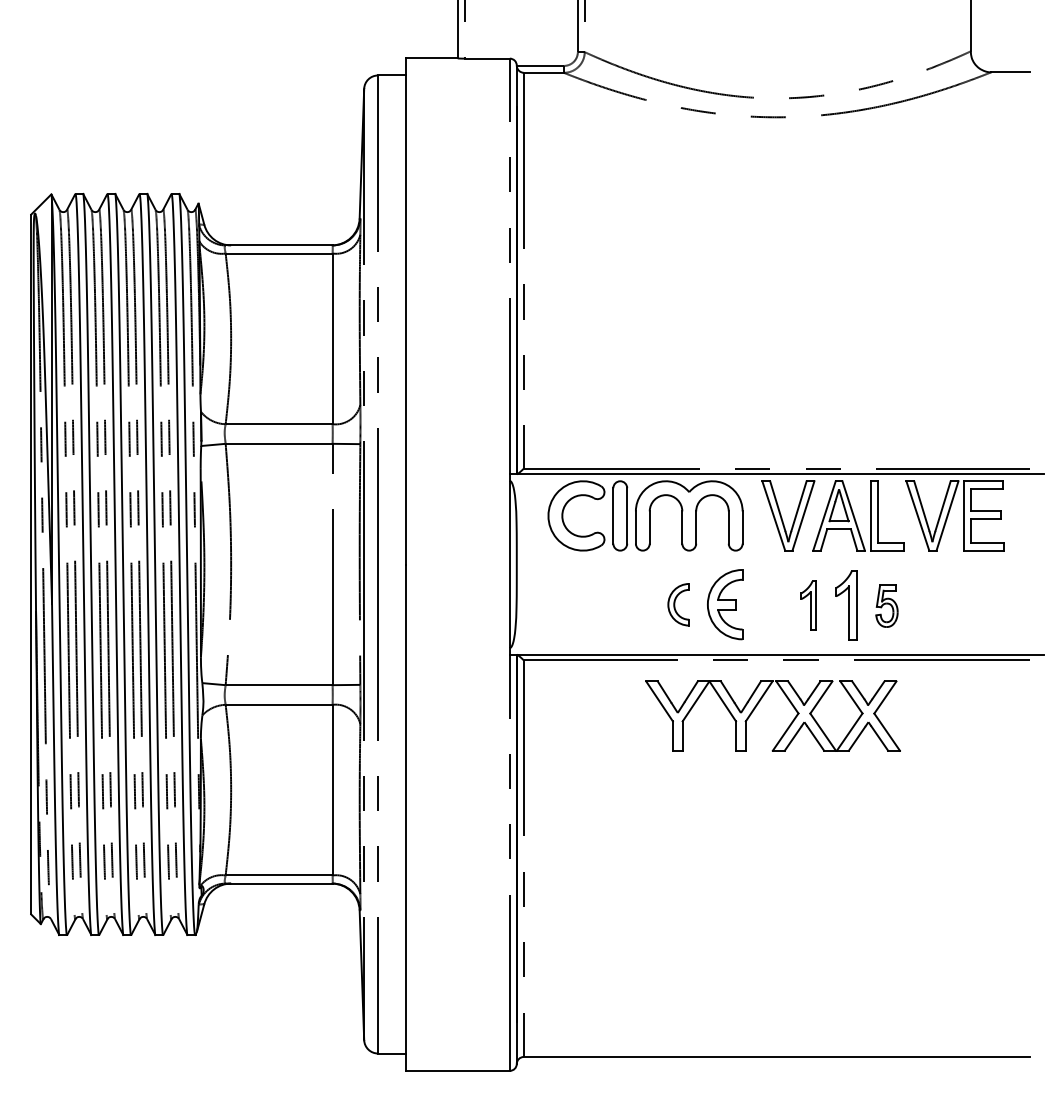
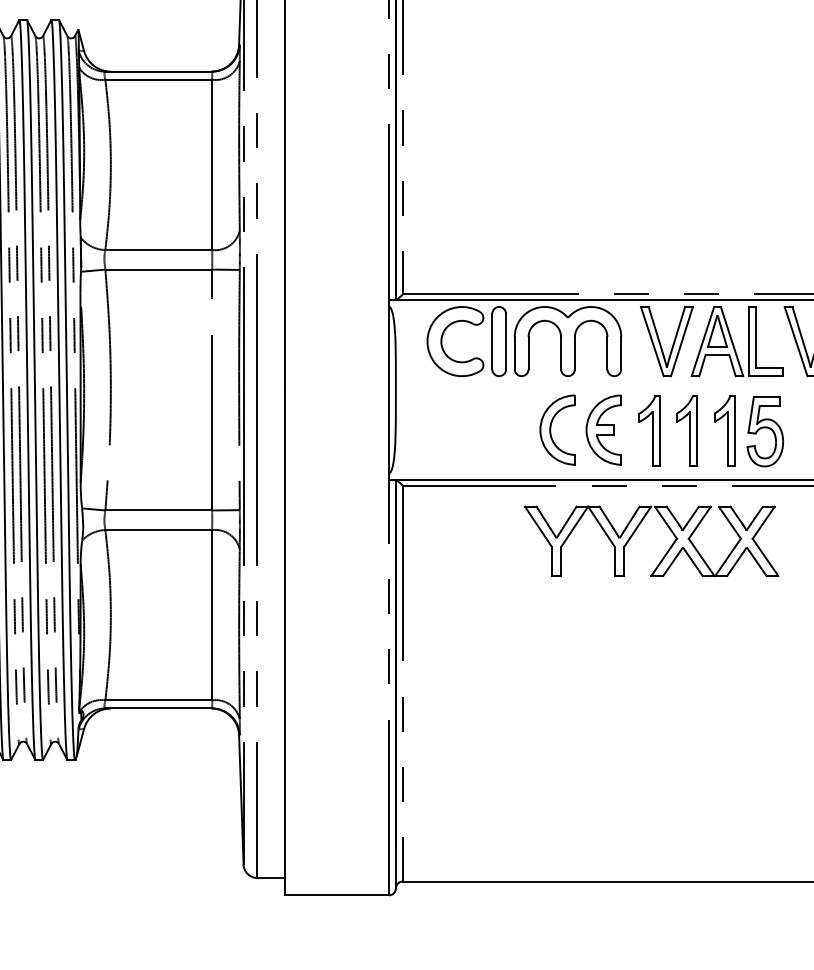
part: (678, 604) -> (557, 429), size x1.67
part: (770, 605) -> (649, 430), added
part: (808, 605) -> (686, 430), size x1.43
part: (886, 605) -> (764, 430), size x1.67

